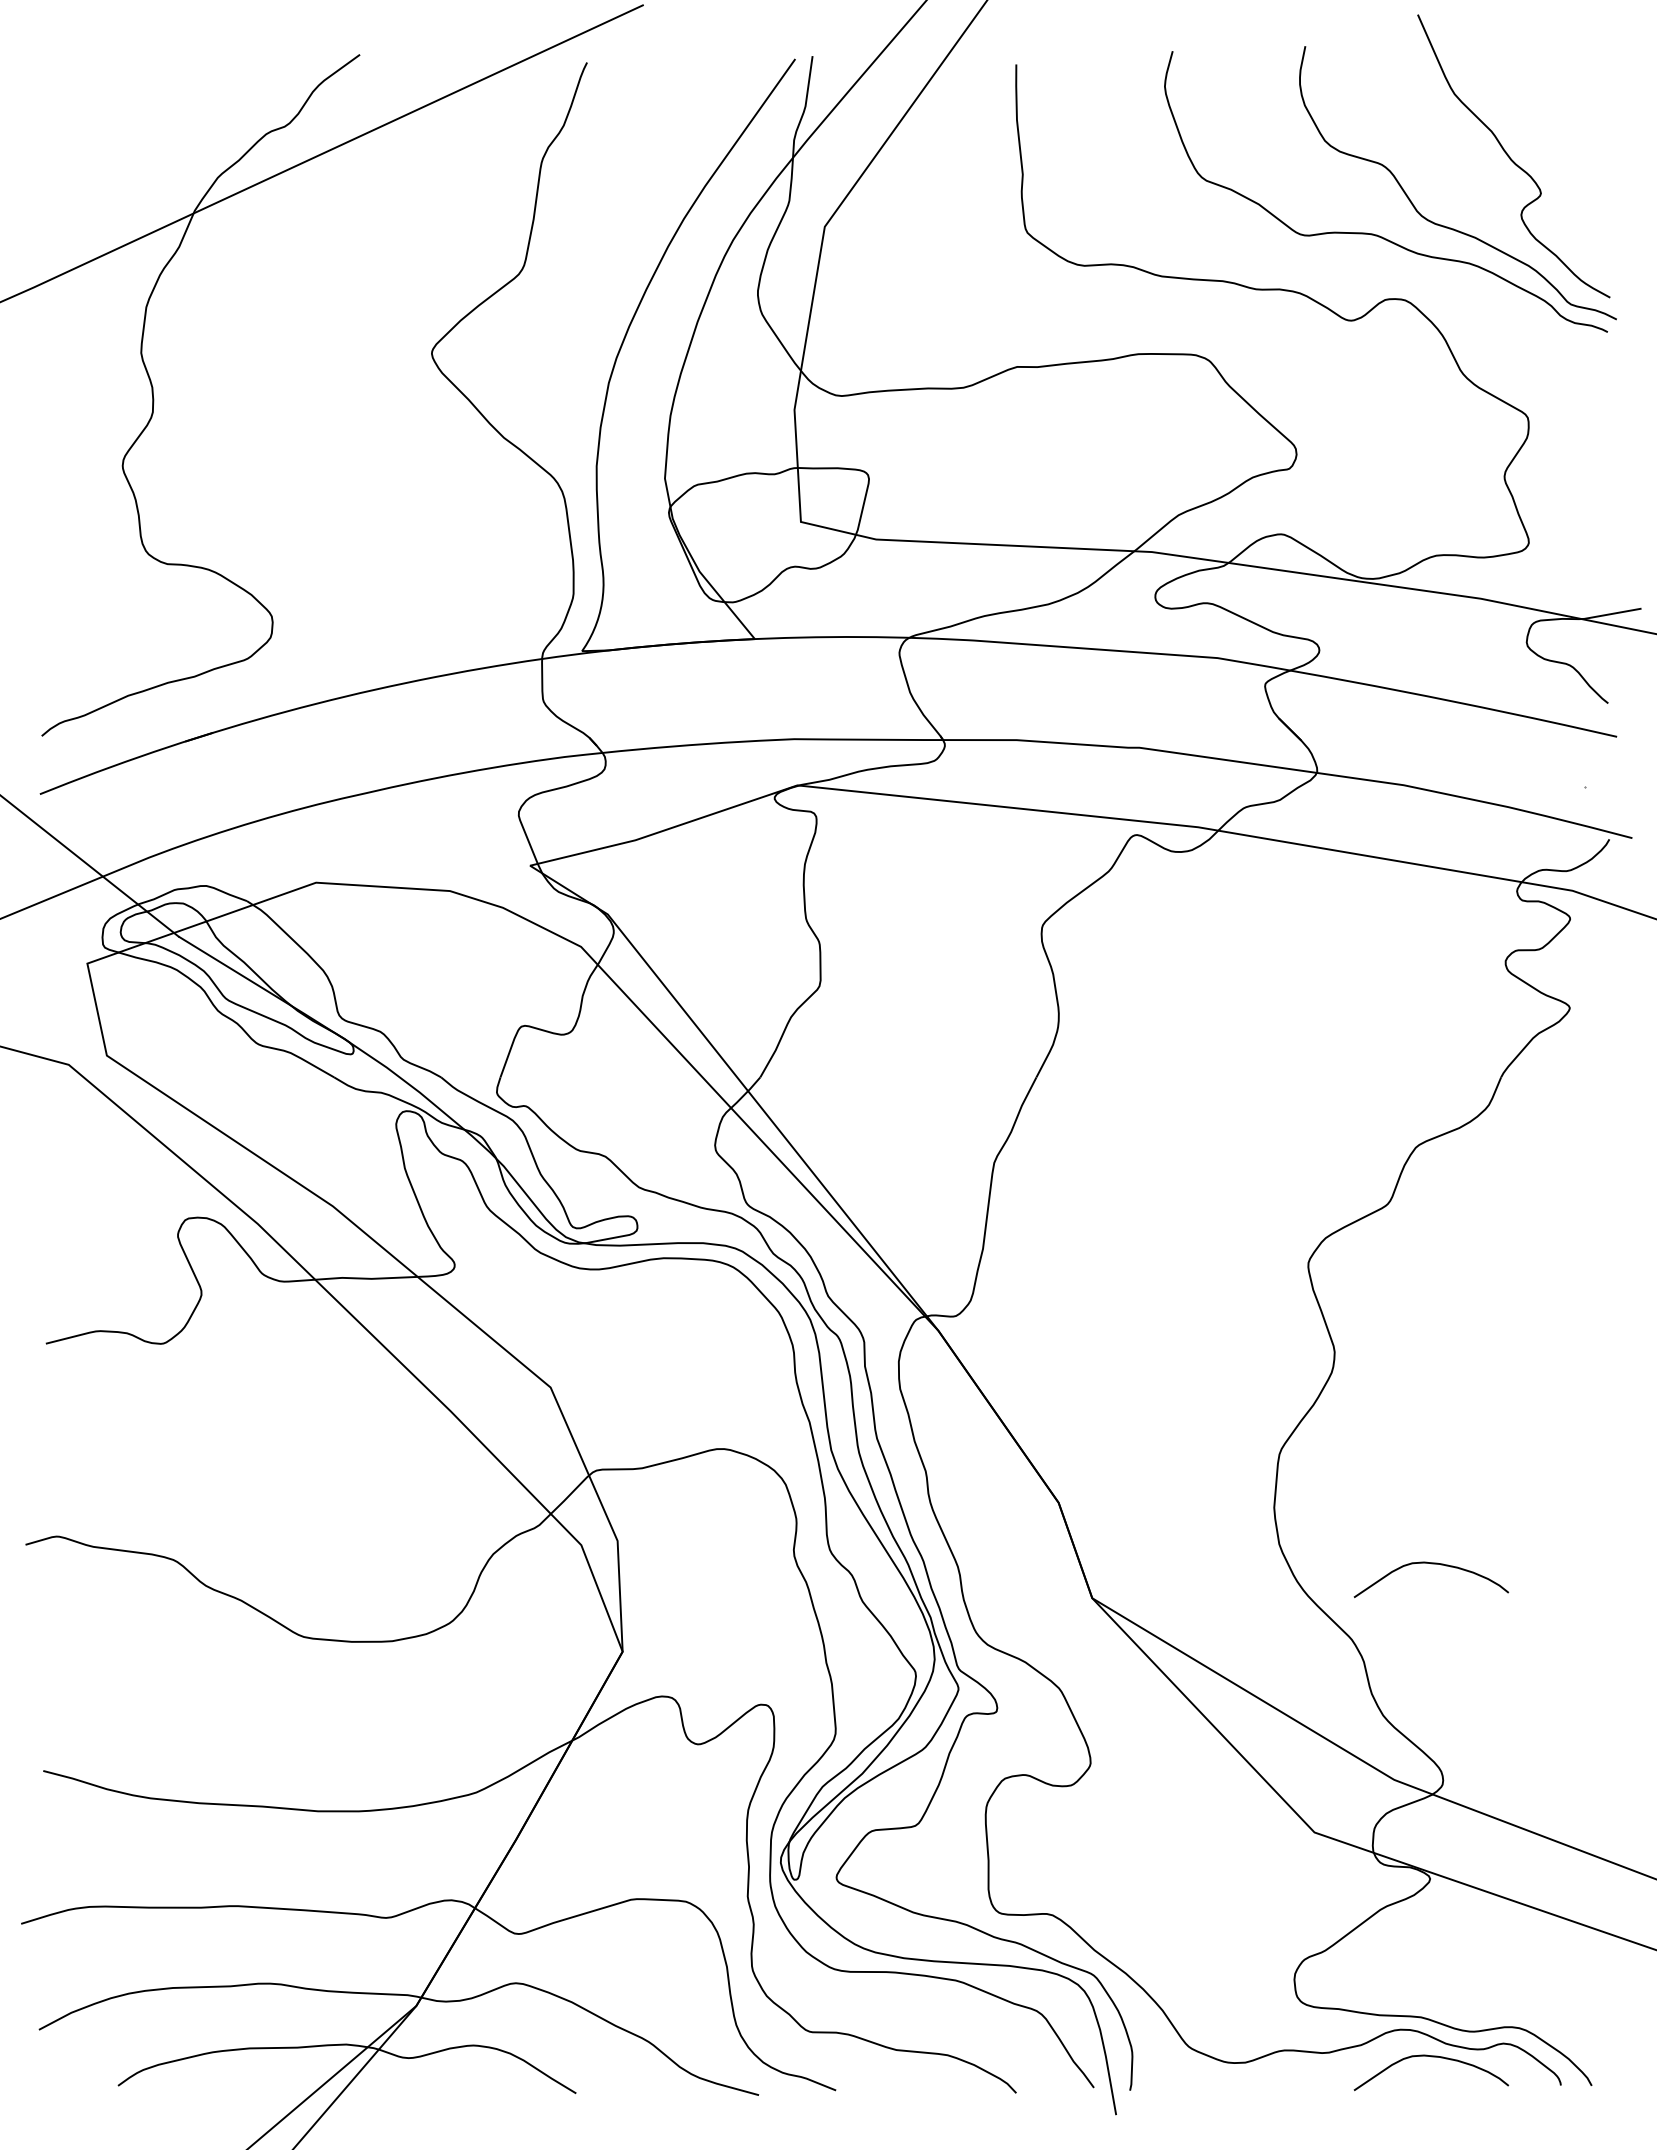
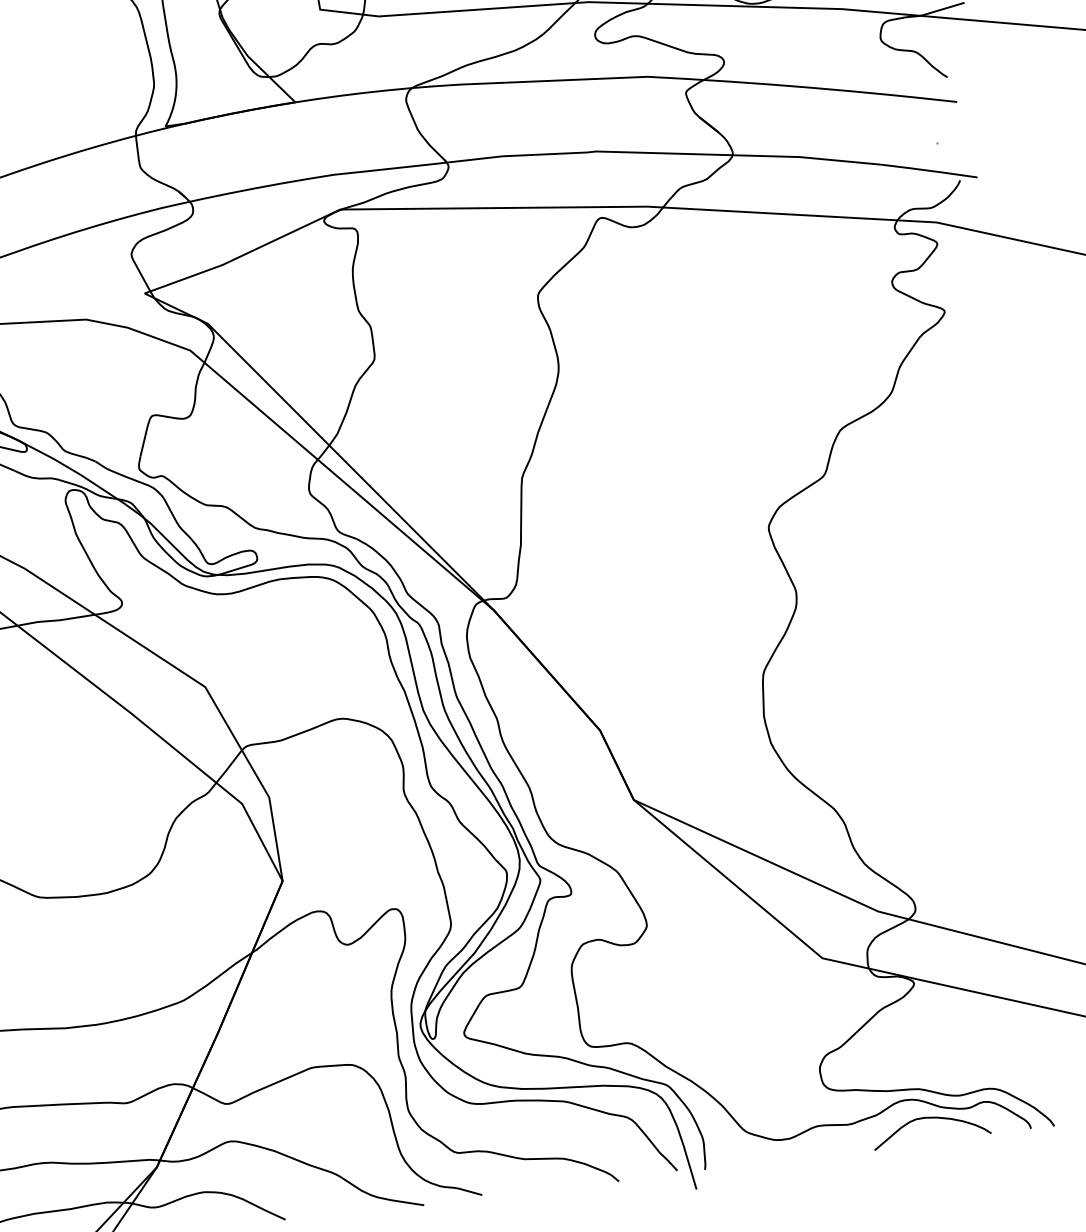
curve: (1431, 1564) -> (887, 745), removed

